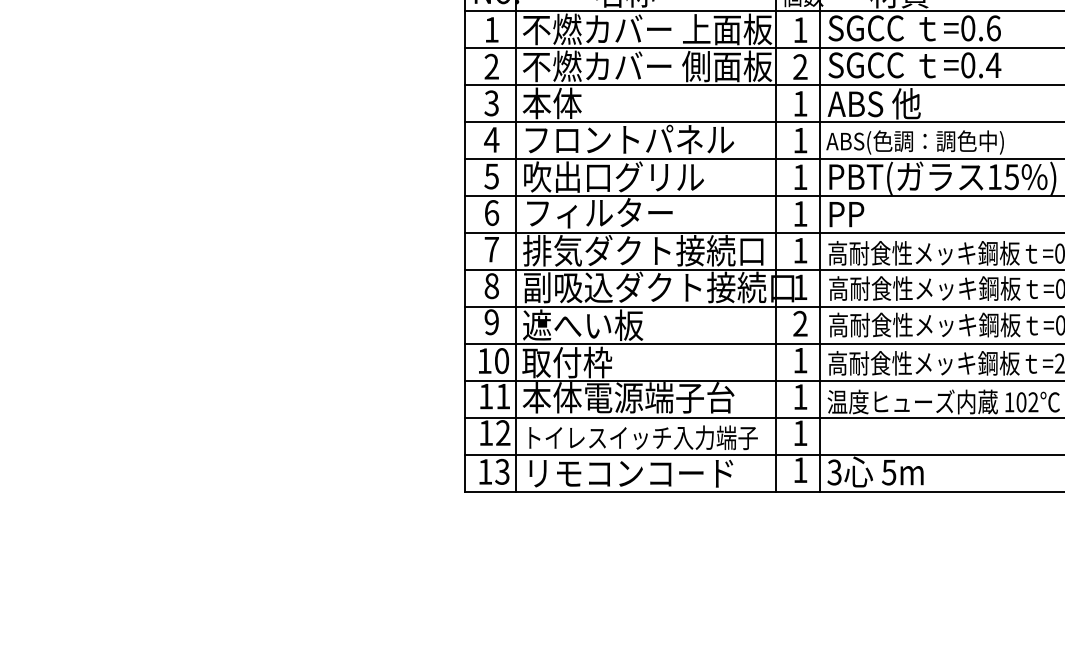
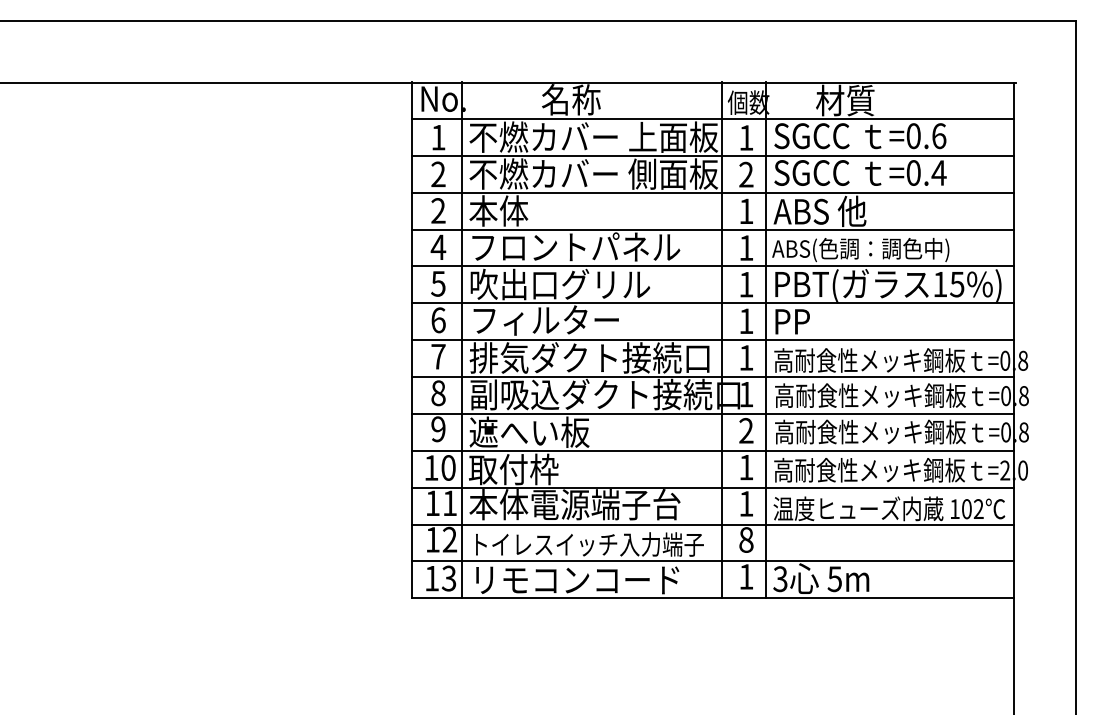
text: (491, 102) -> (438, 210), 3 -> 2
text: (800, 432) -> (746, 539), 1 -> 8

